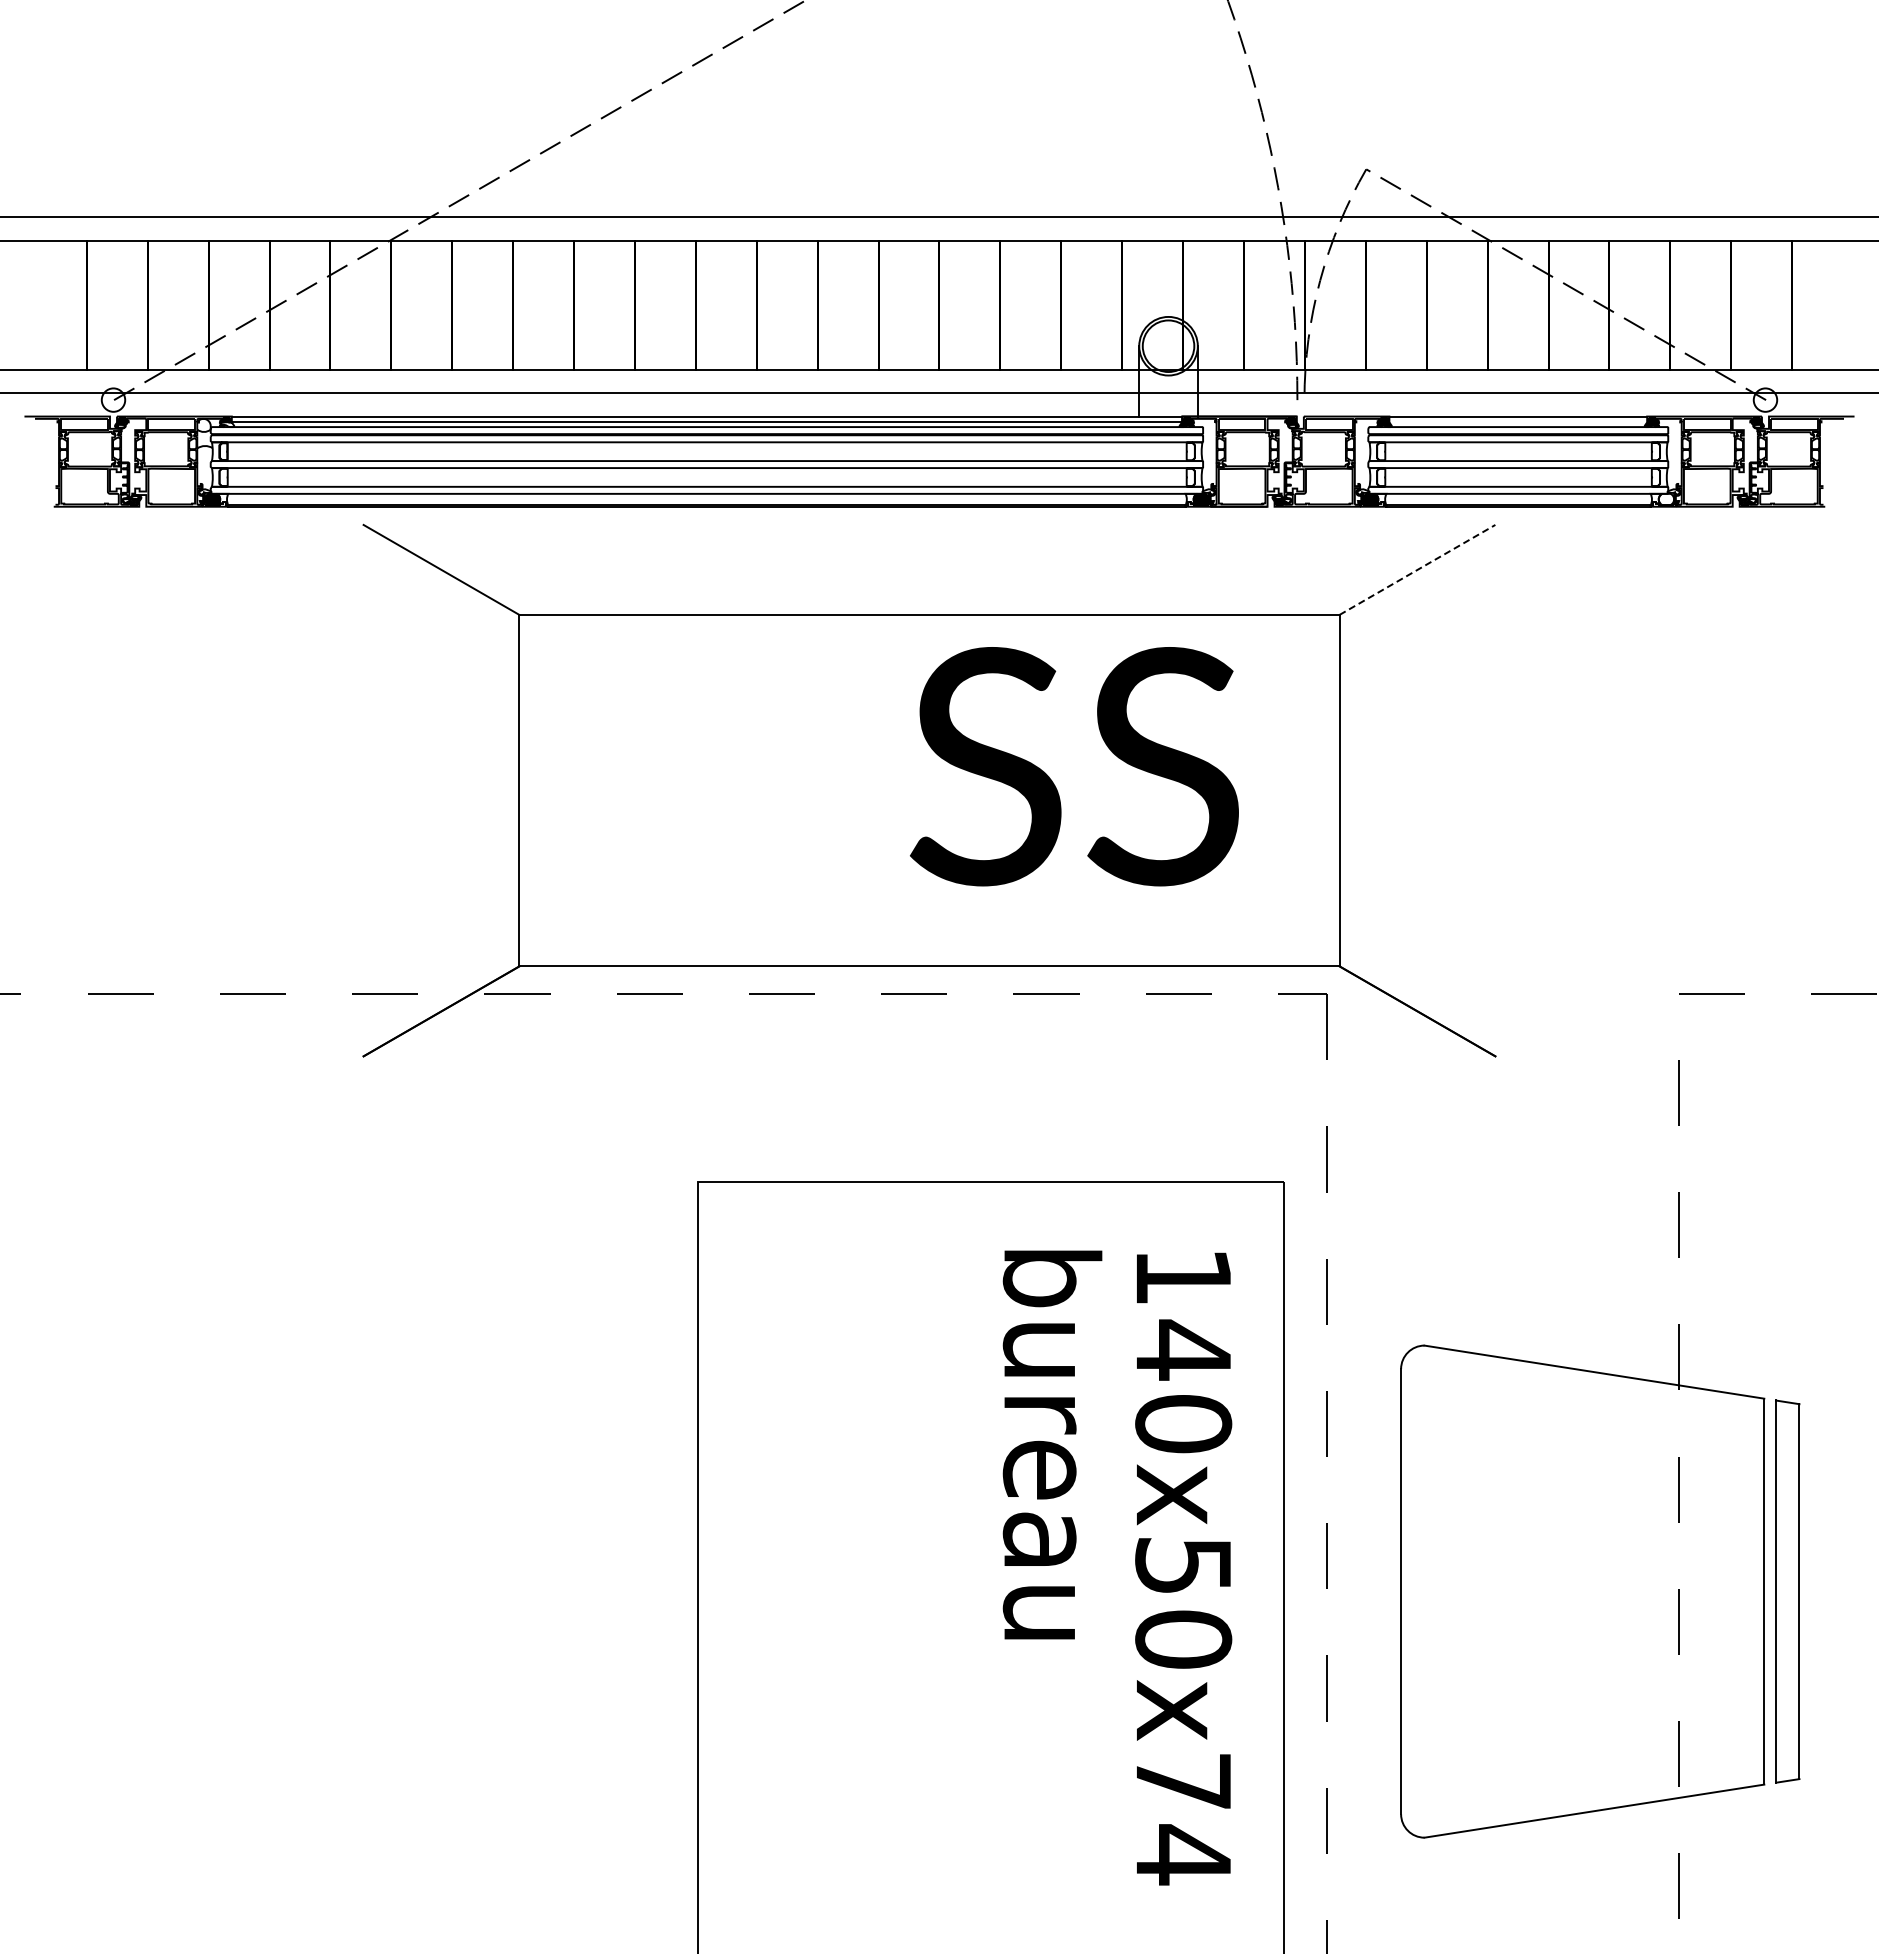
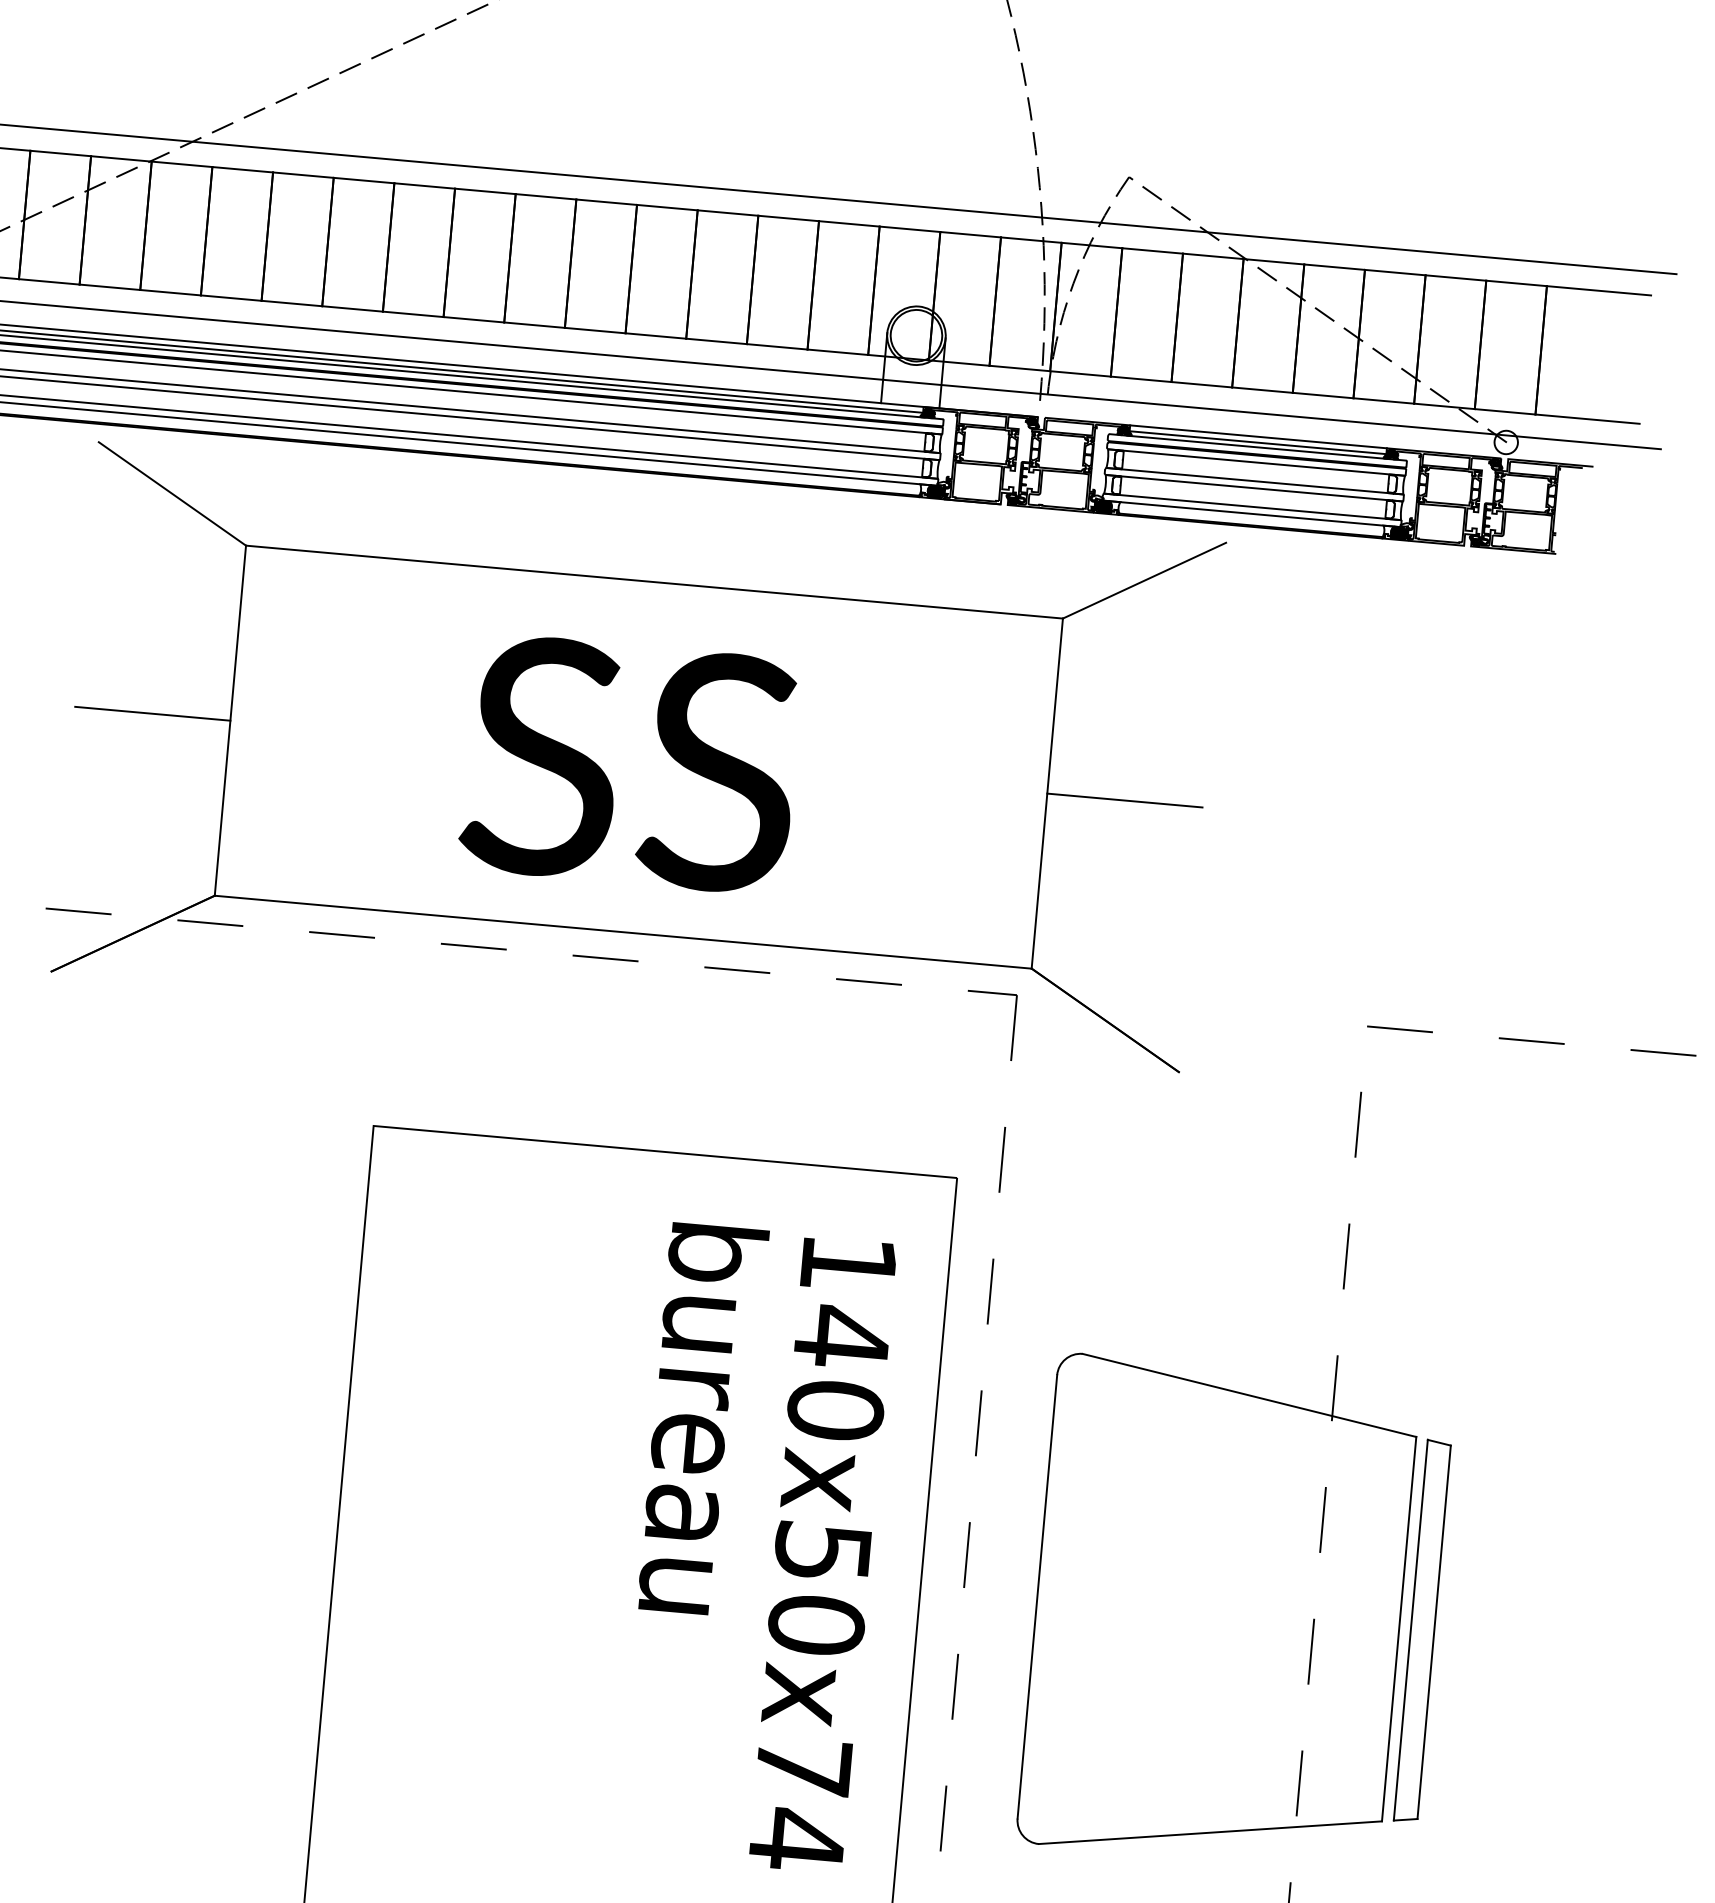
line: (1518, 422) -> (1258, 442), added
fill: (1666, 499) -> (1398, 532), added
line: (1417, 569) -> (1144, 580), dashed -> solid
text: (1074, 766) -> (630, 764), moved
line: (441, 790) -> (152, 713), added
line: (1417, 790) -> (1124, 800), added

